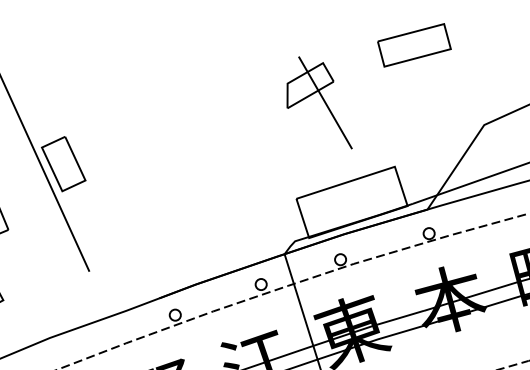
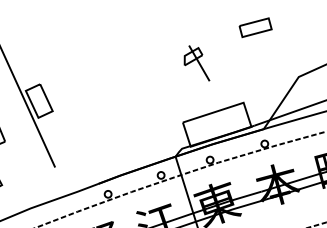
part: (414, 44) -> (255, 27), size x0.71
part: (318, 103) -> (196, 63), size x0.62

